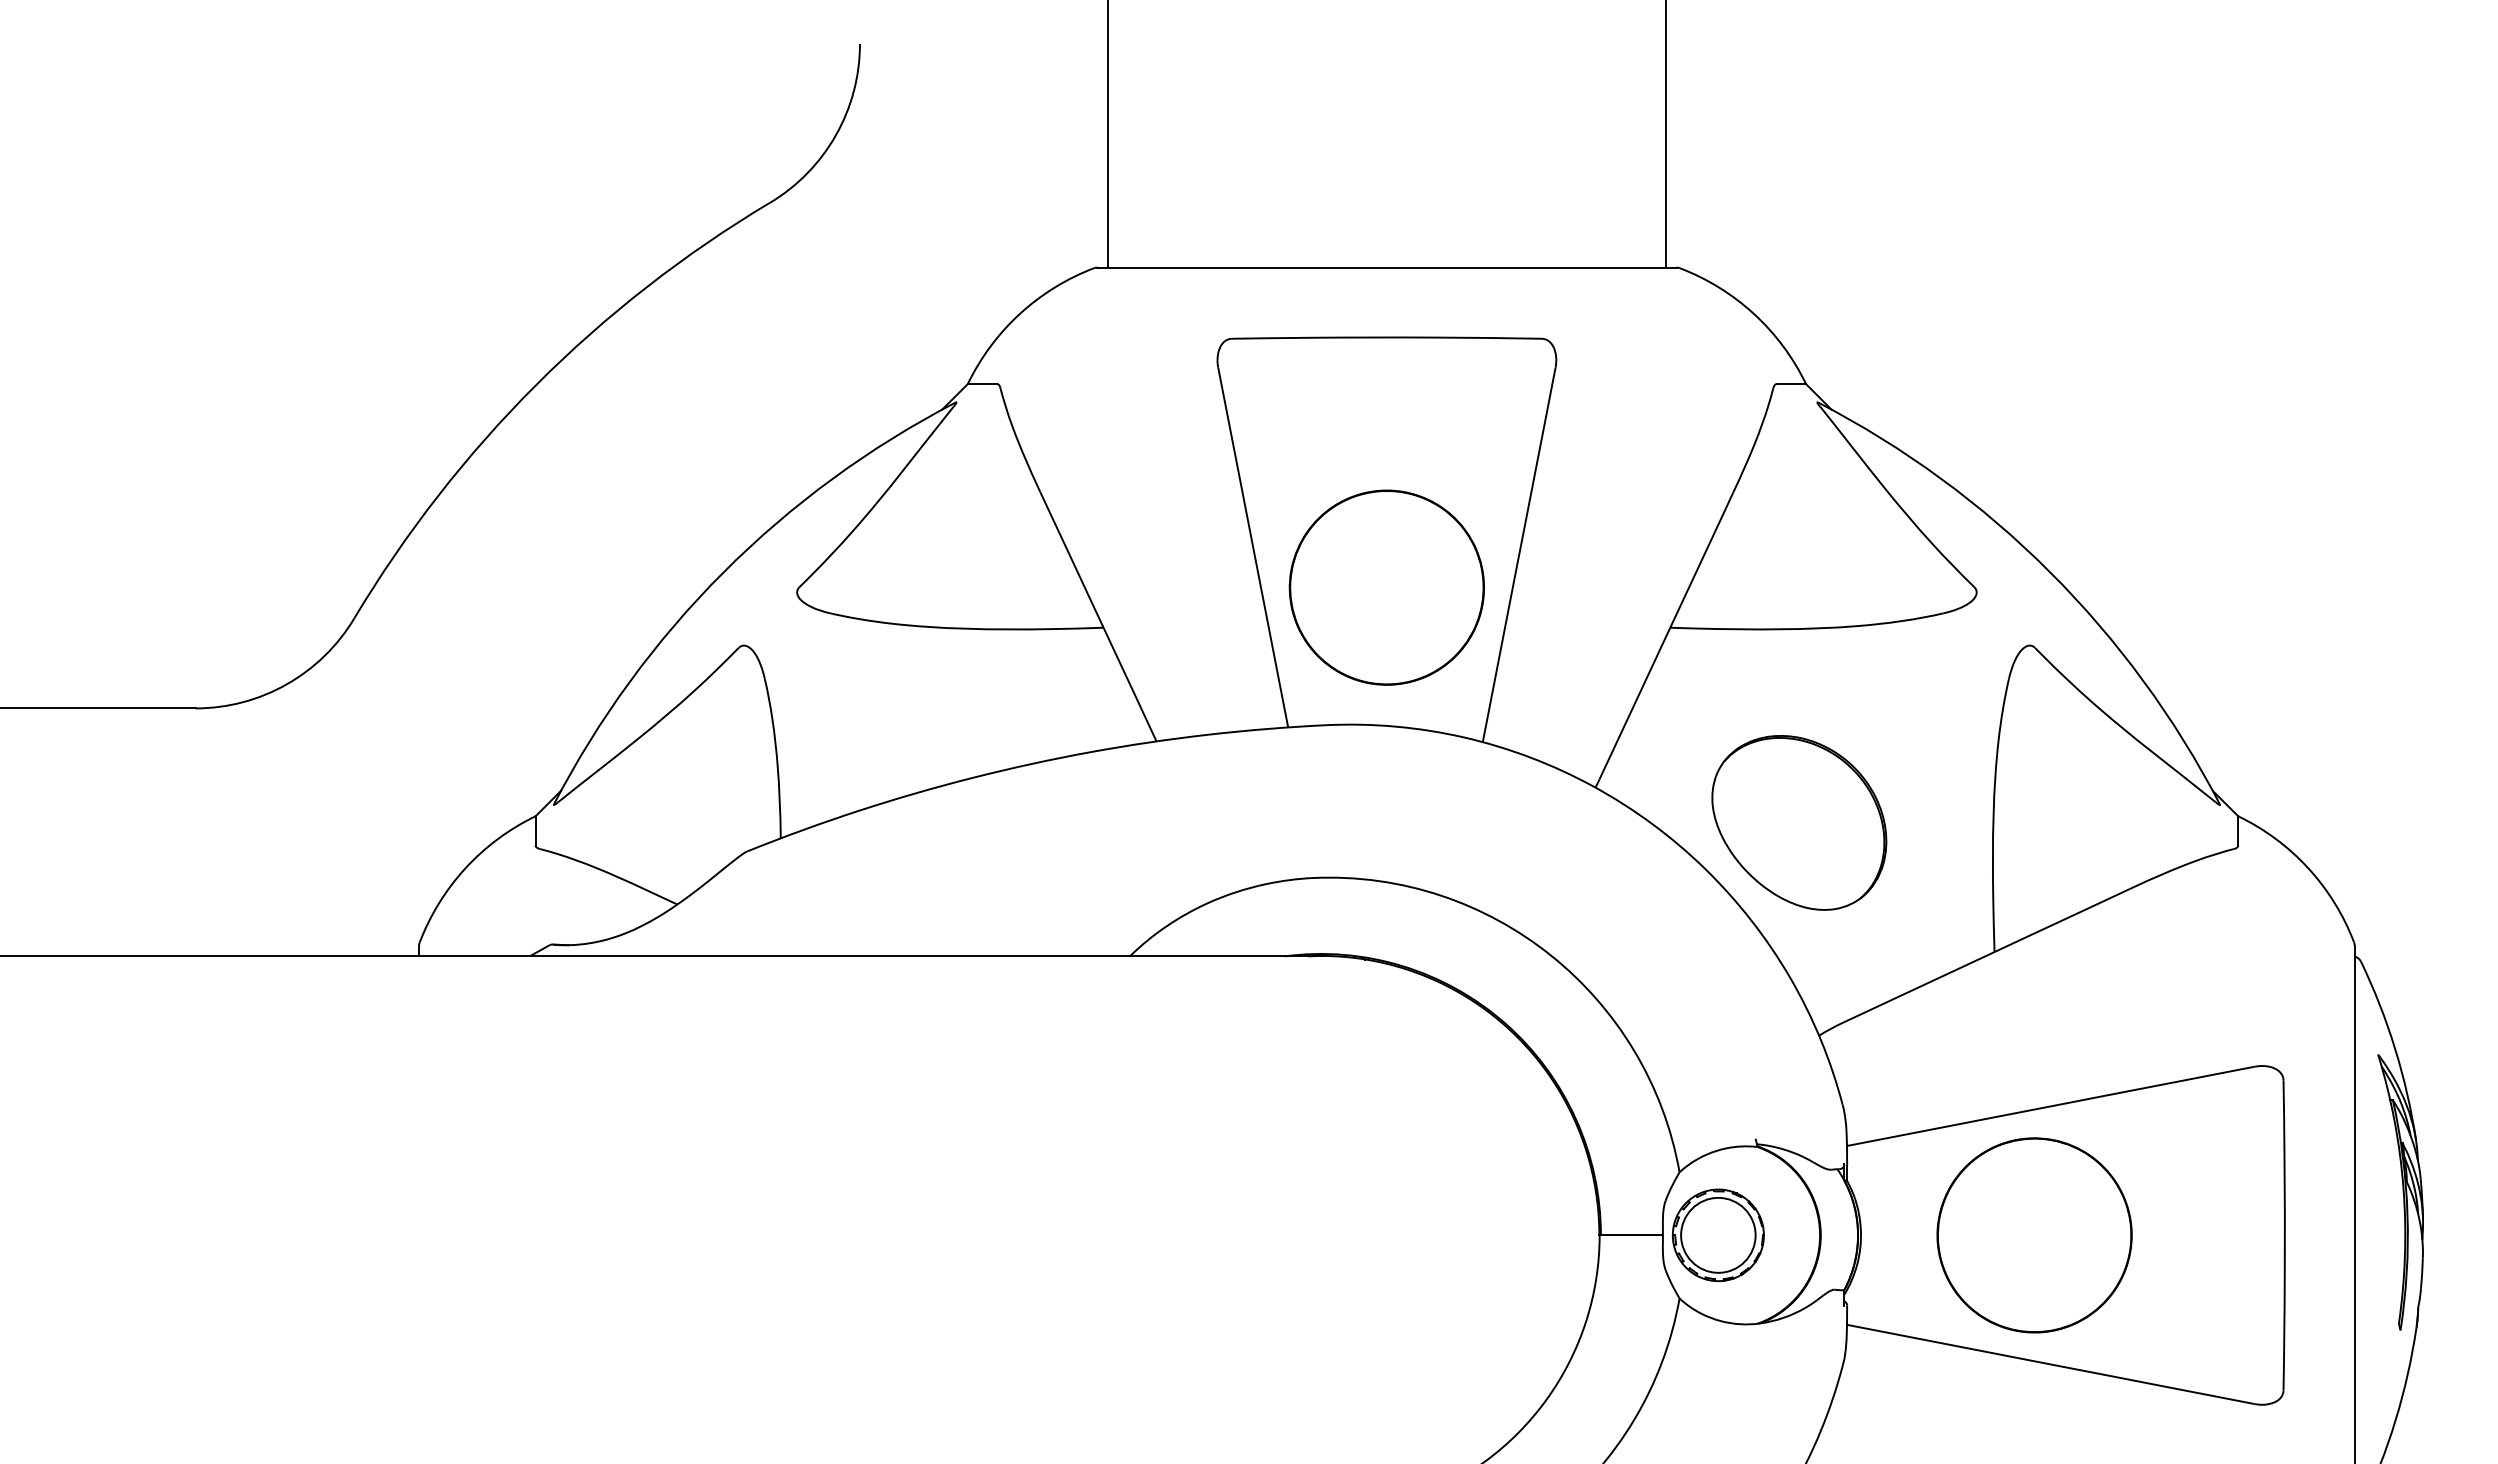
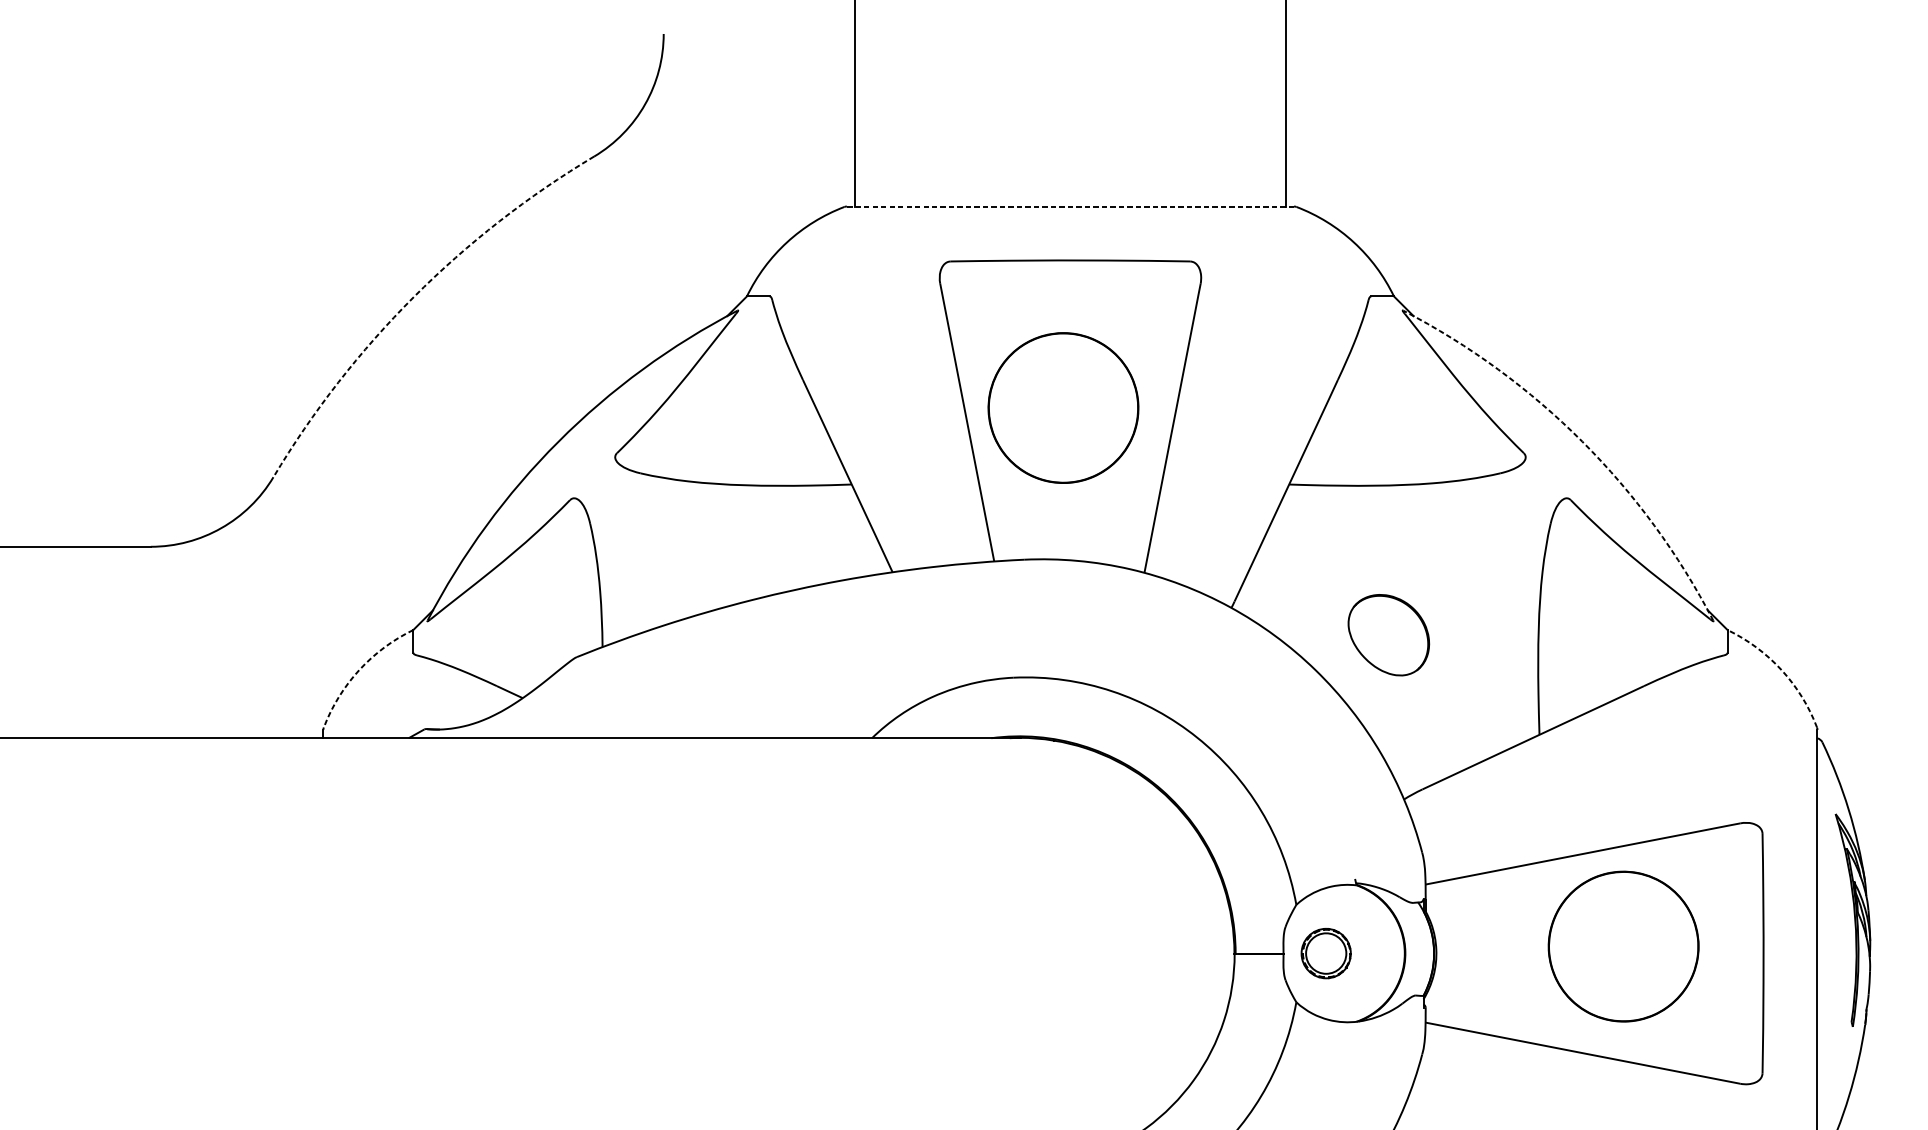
line: (1386, 267) -> (1070, 206), solid -> dashed
arc: (536, 384) -> (414, 296), solid -> dashed
arc: (2050, 572) -> (1582, 441), solid -> dashed
part: (1386, 587) -> (1063, 407), moved
part: (1799, 822) -> (1388, 634), size x0.6
arc: (465, 868) -> (359, 670), solid -> dashed
arc: (2308, 868) -> (1781, 670), solid -> dashed
part: (1717, 1235) -> (1325, 953), size x0.7
part: (2034, 1235) -> (1623, 946), moved

